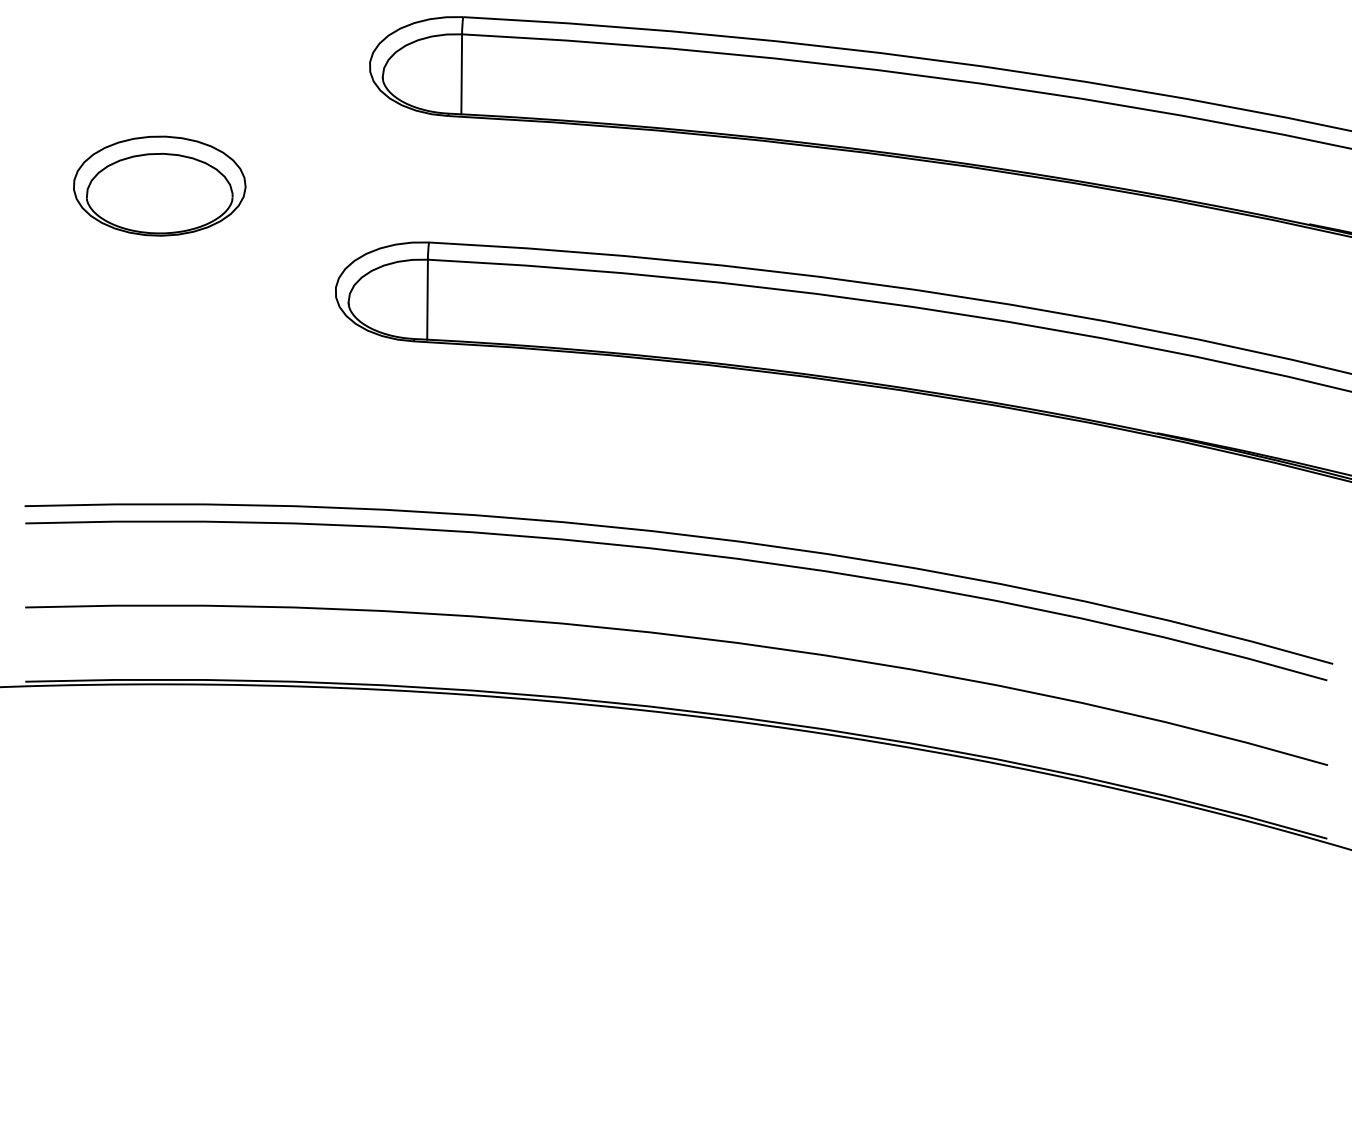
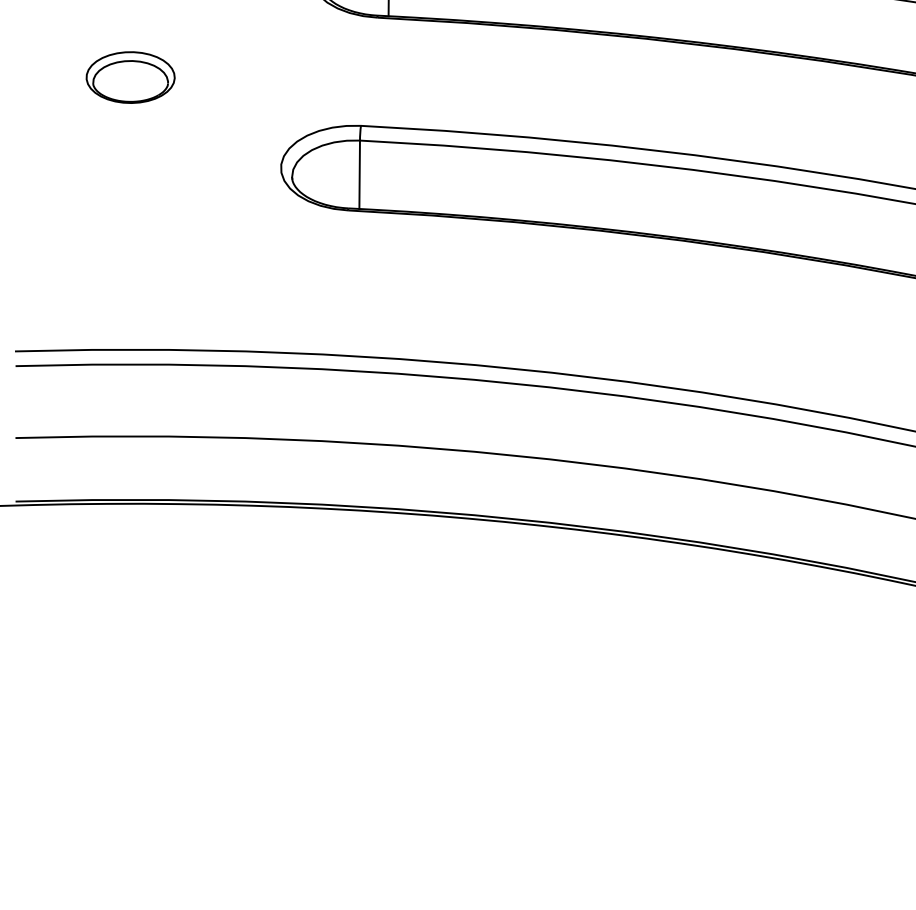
part: (159, 185) -> (130, 77), size x0.6

